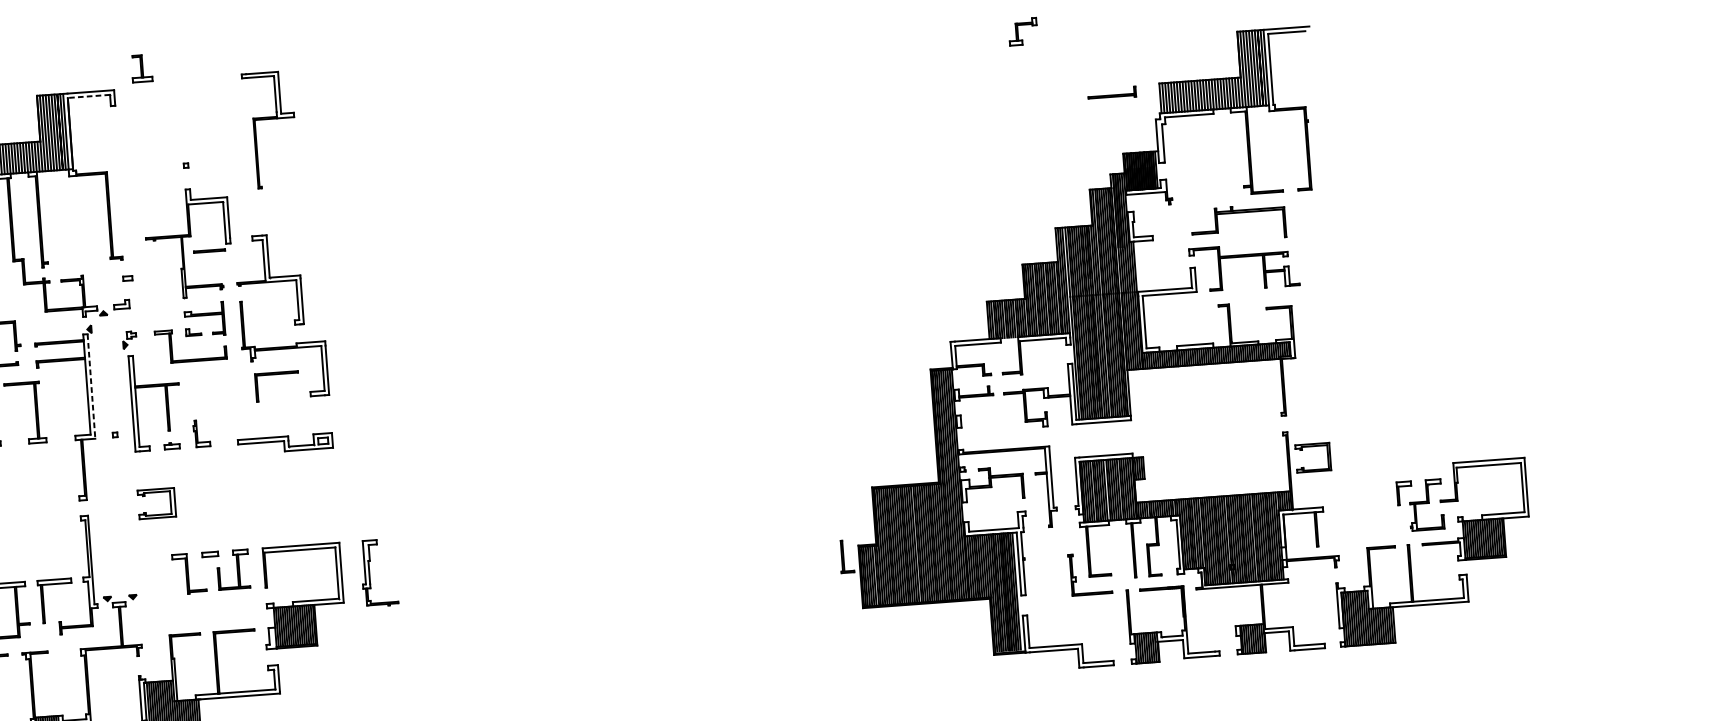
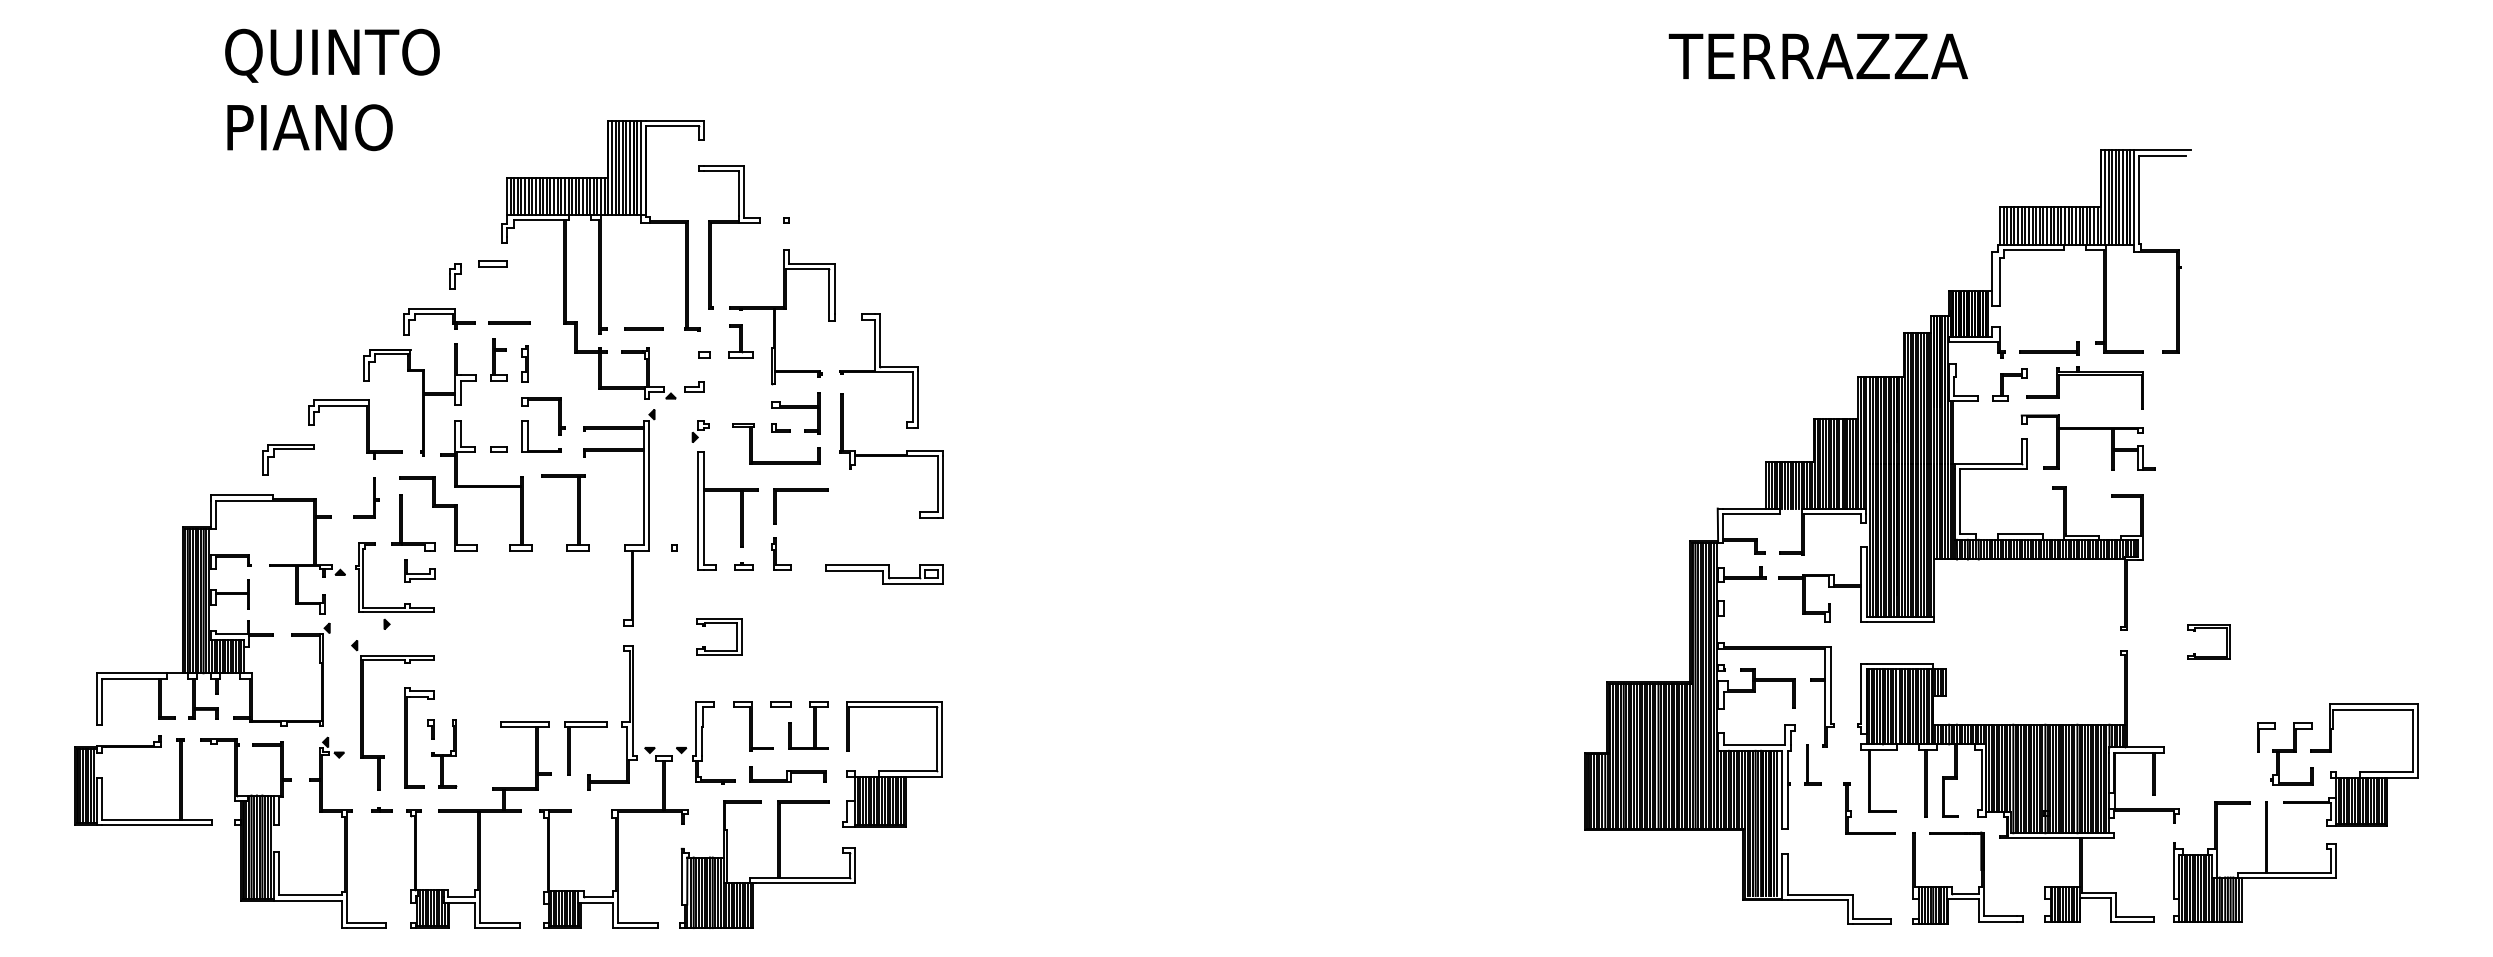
part: (1022, 31) -> (2009, 384), moved
part: (141, 68) -> (740, 341), moved
part: (1112, 93) -> (2049, 348), moved
line: (88, 96) -> (672, 126), dashed -> solid
part: (269, 119) -> (729, 223), moved
line: (209, 251) -> (643, 328), moved
part: (276, 374) -> (800, 491), moved
line: (91, 387) -> (649, 486), dashed -> solid
part: (1312, 446) -> (2208, 628), moved
part: (846, 556) -> (1812, 764), moved
part: (370, 573) -> (702, 742), moved
part: (219, 610) -> (787, 774), added

